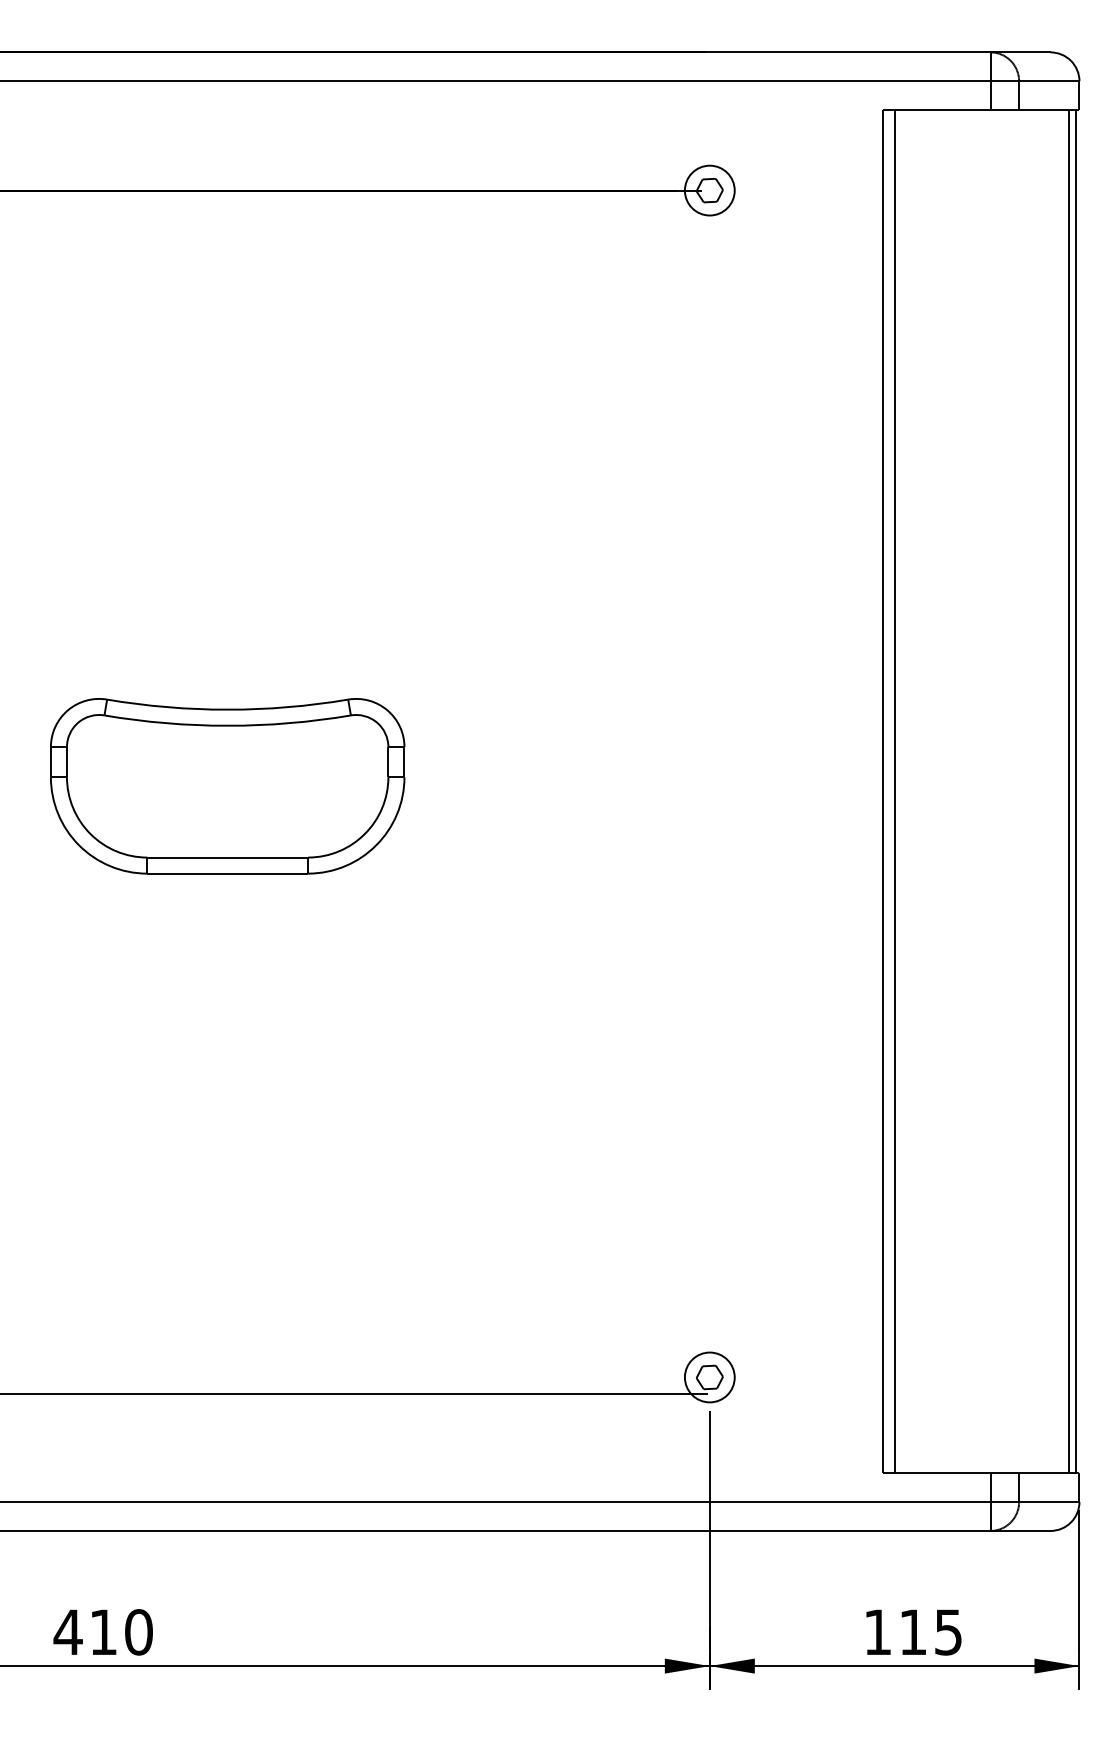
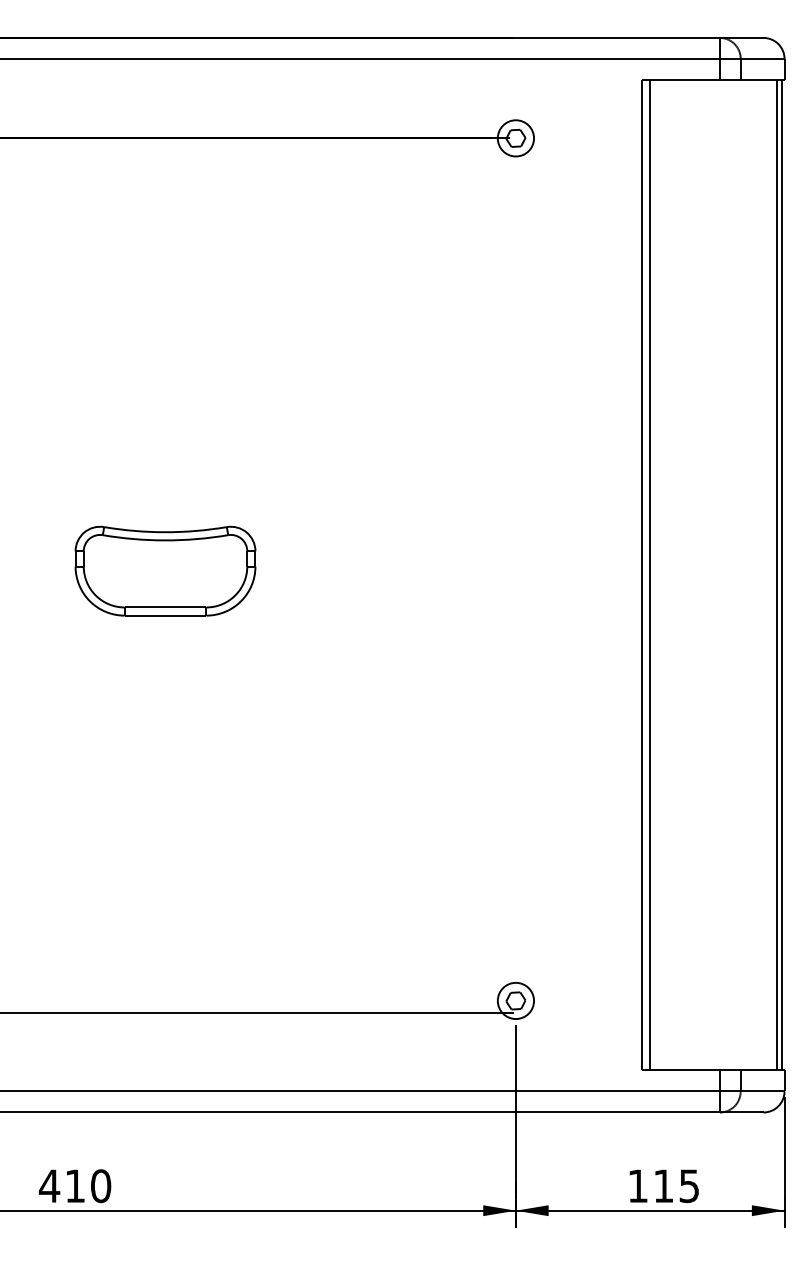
part: (227, 785) -> (165, 570), size x0.7

